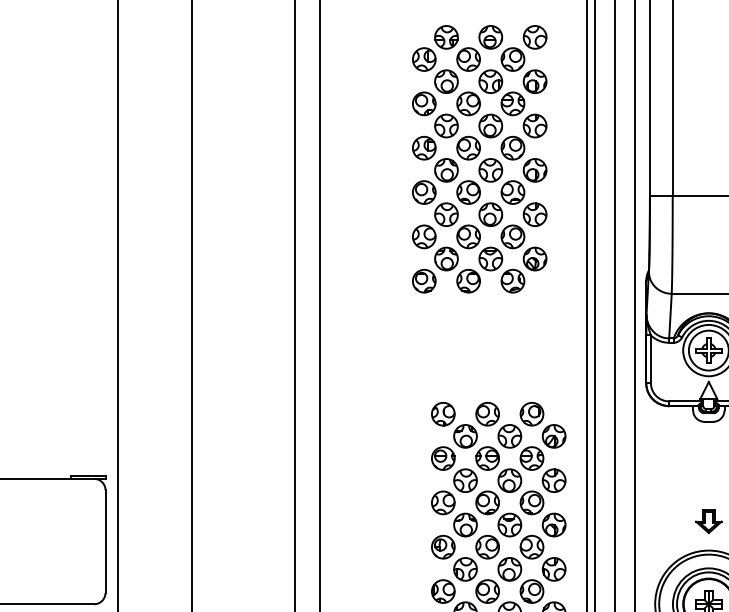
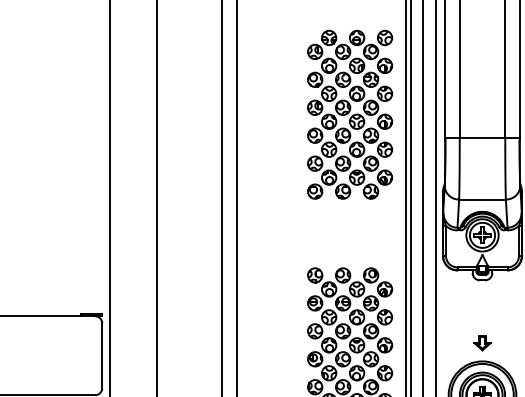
part: (480, 158) -> (350, 114), moved

